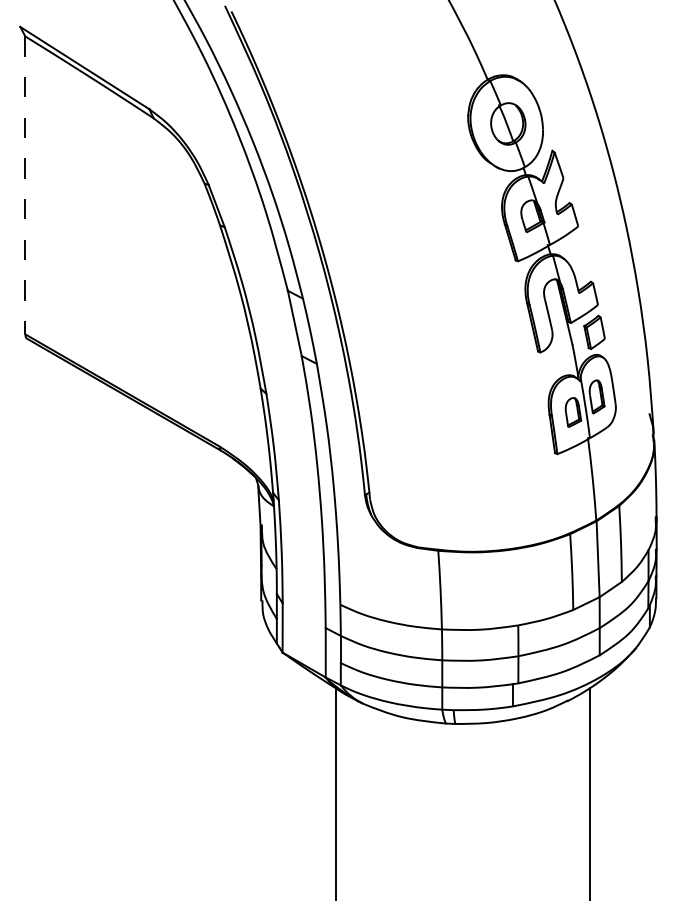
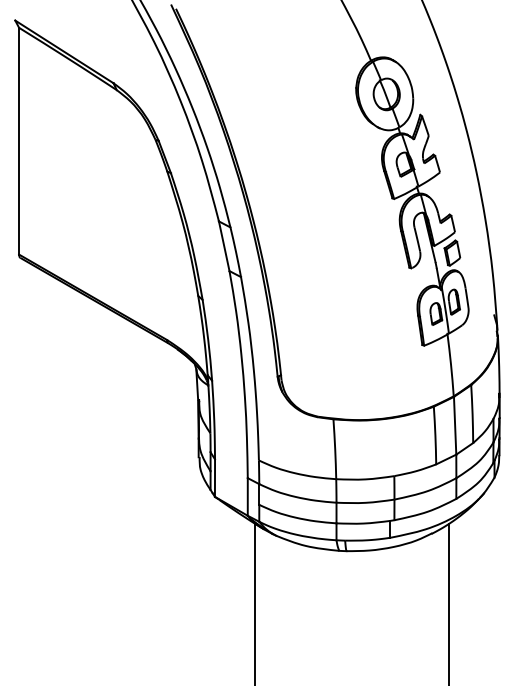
line: (25, 185) -> (19, 141), dashed -> solid

